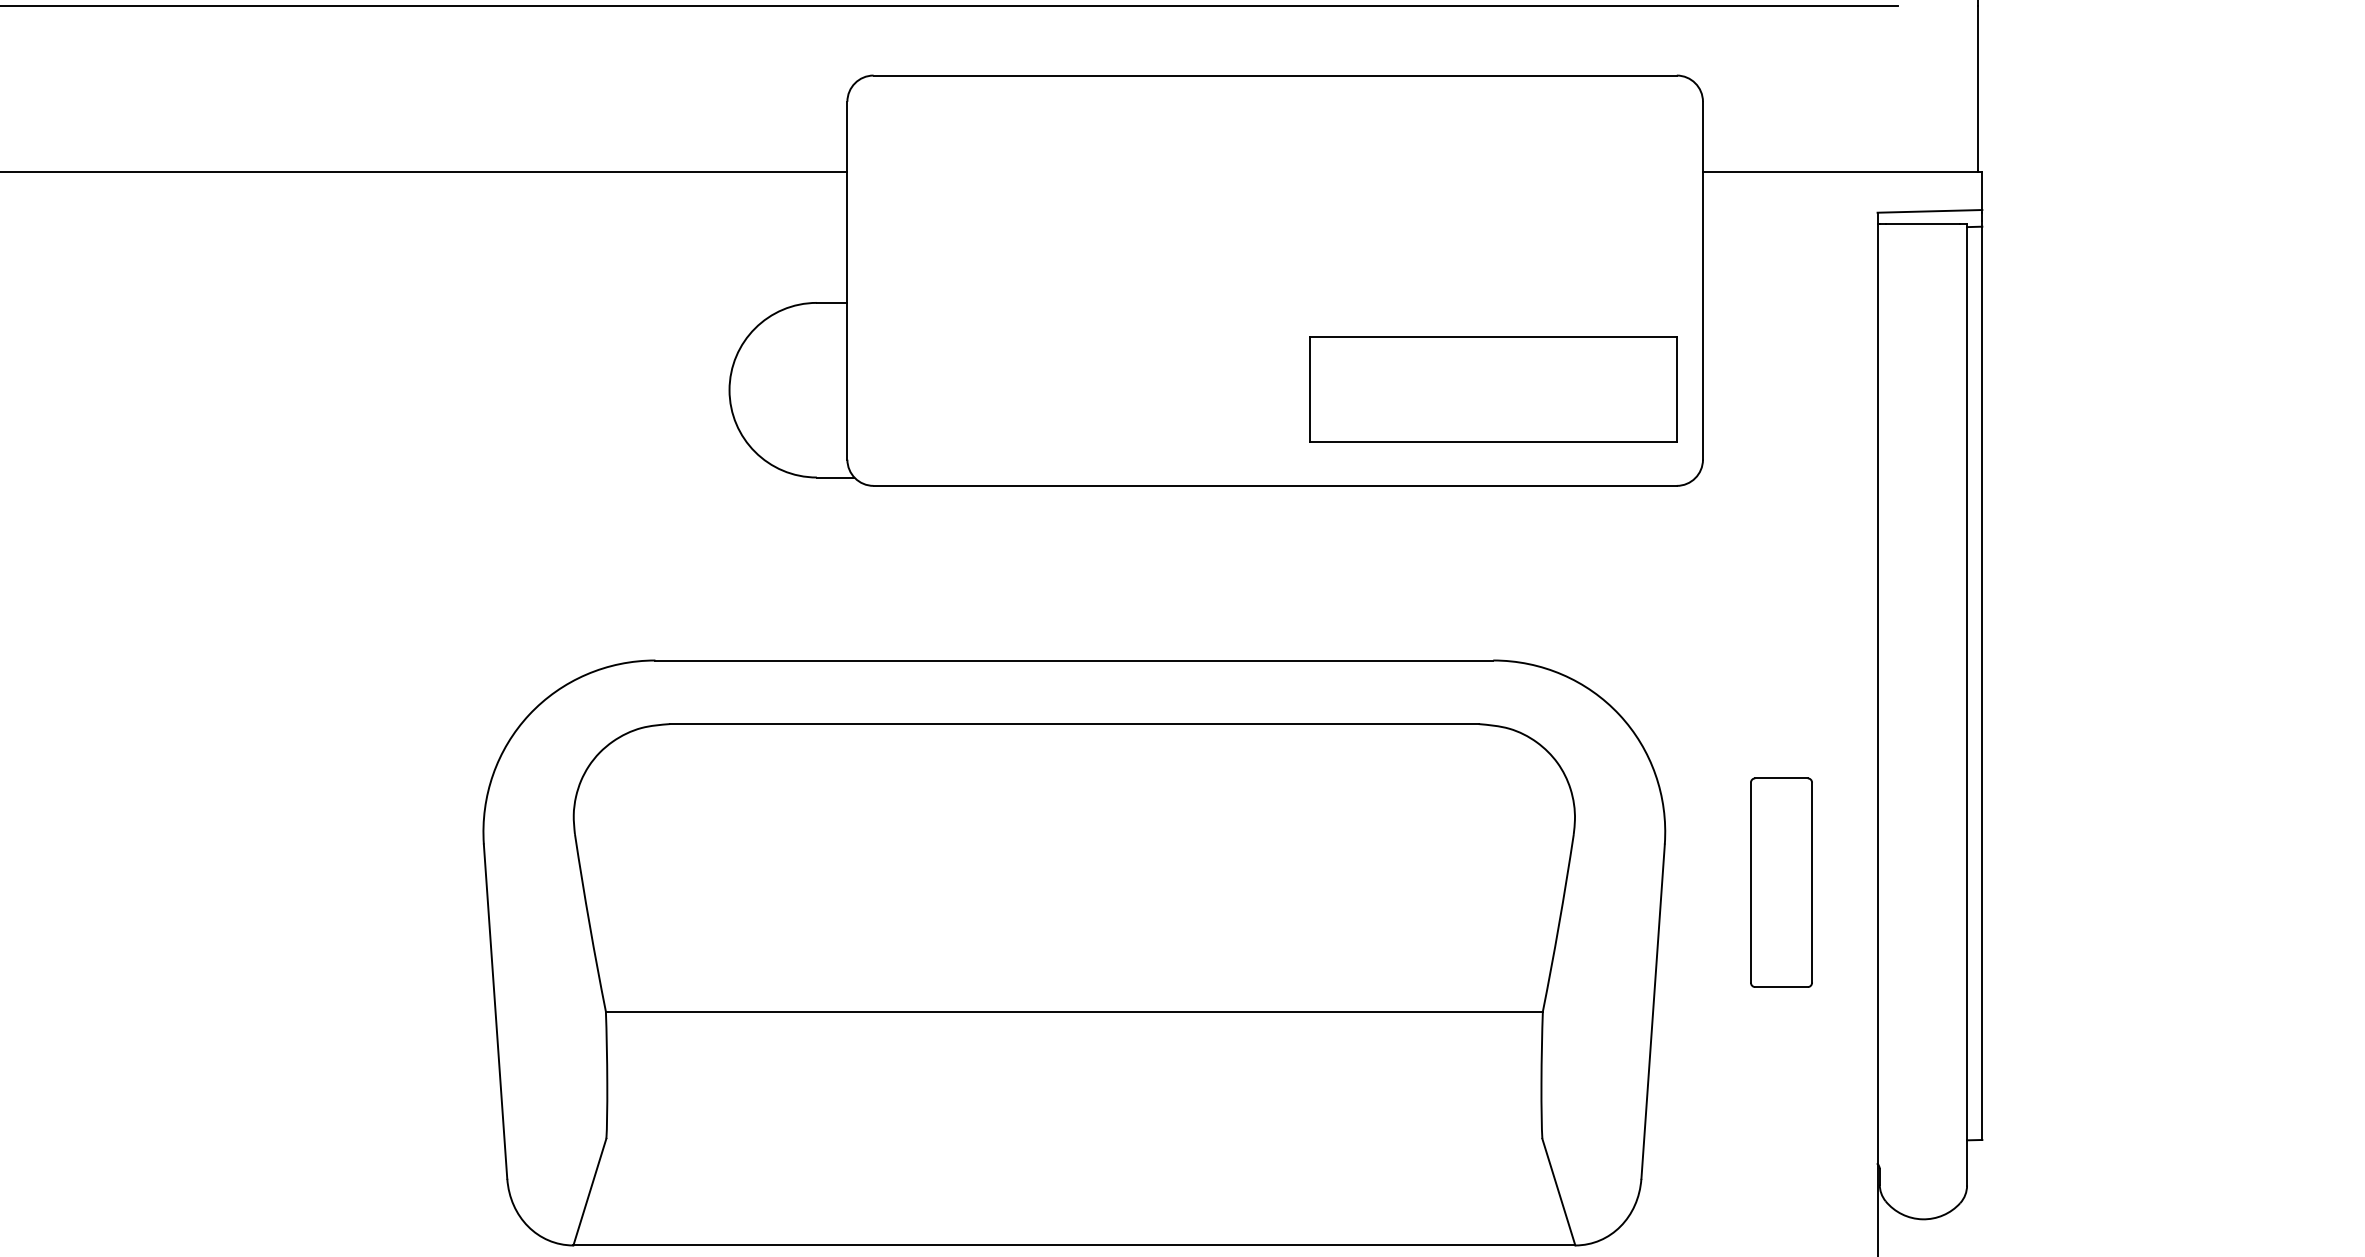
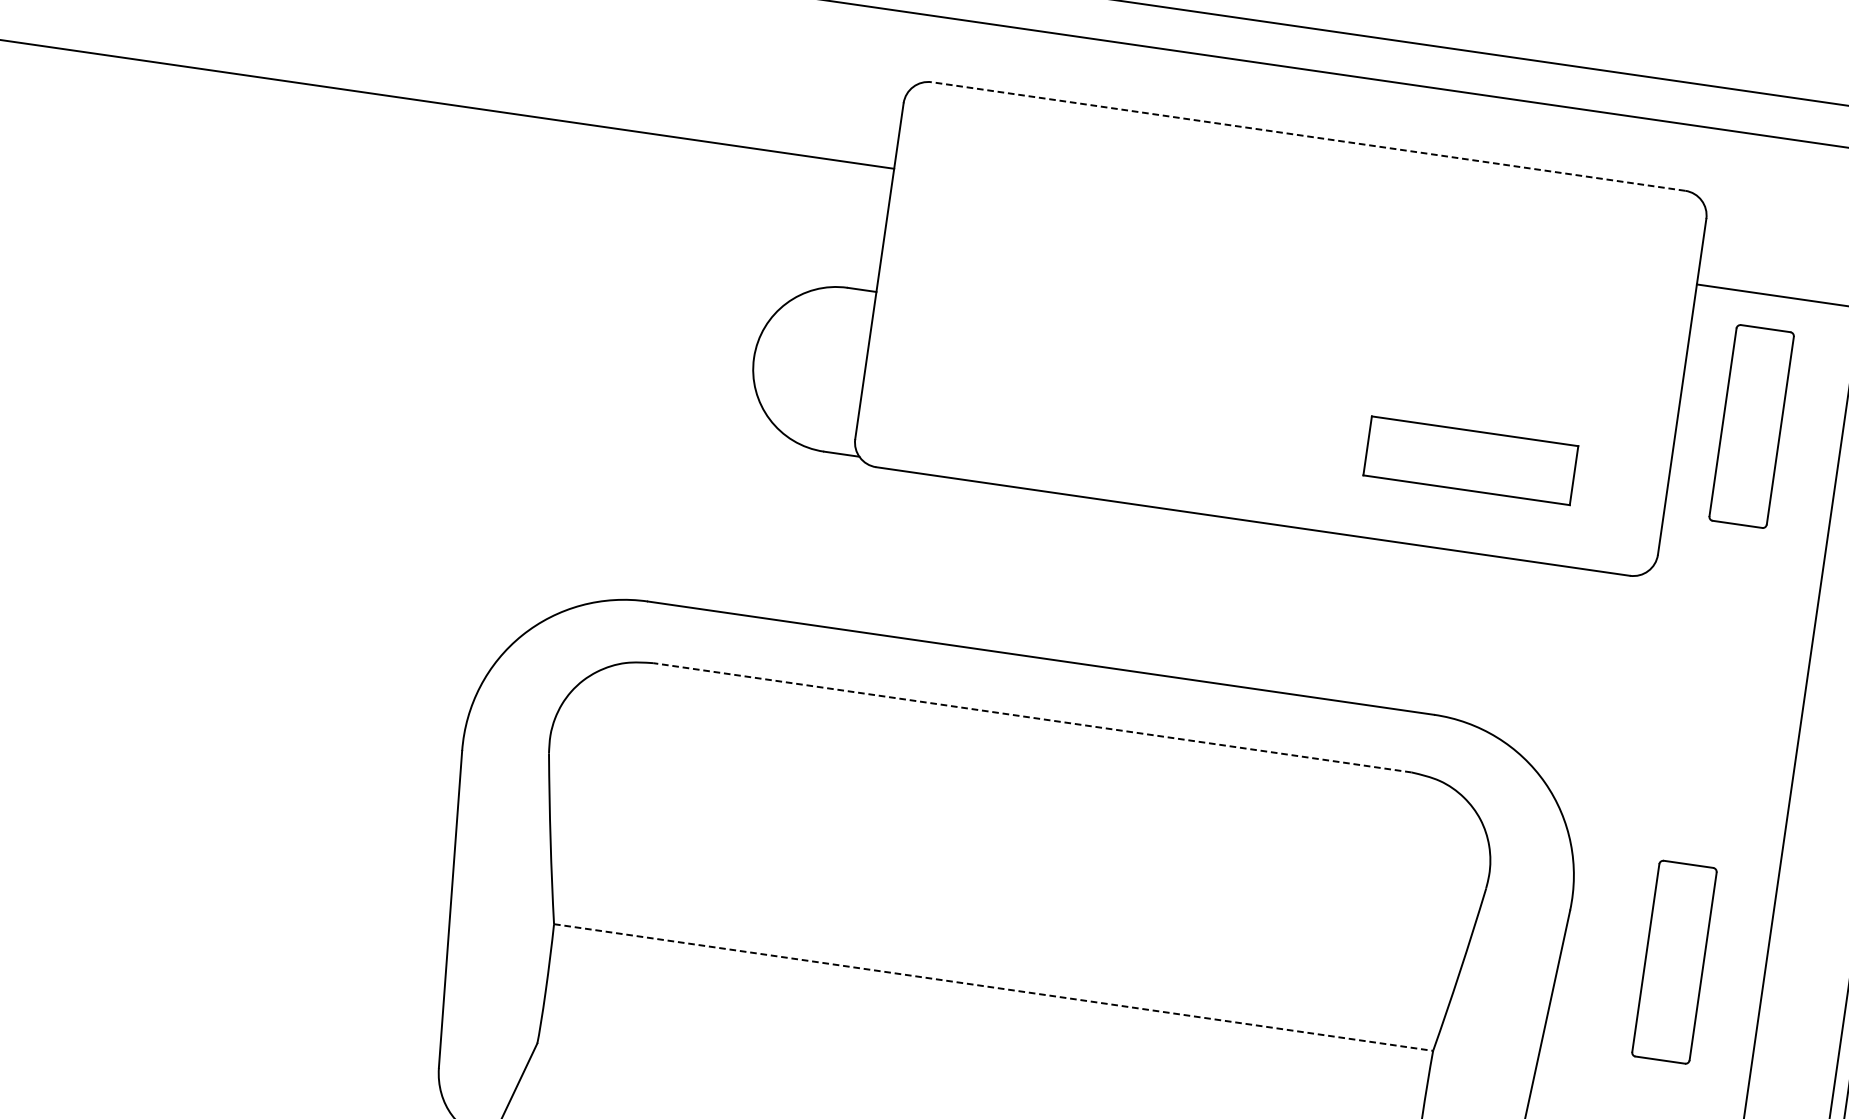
line: (1275, 75) -> (1308, 136), solid -> dashed
part: (1781, 311) -> (1751, 426), added
part: (1493, 389) -> (1470, 460), size x0.6
line: (1073, 724) -> (1031, 718), solid -> dashed
line: (1074, 1011) -> (993, 987), solid -> dashed

